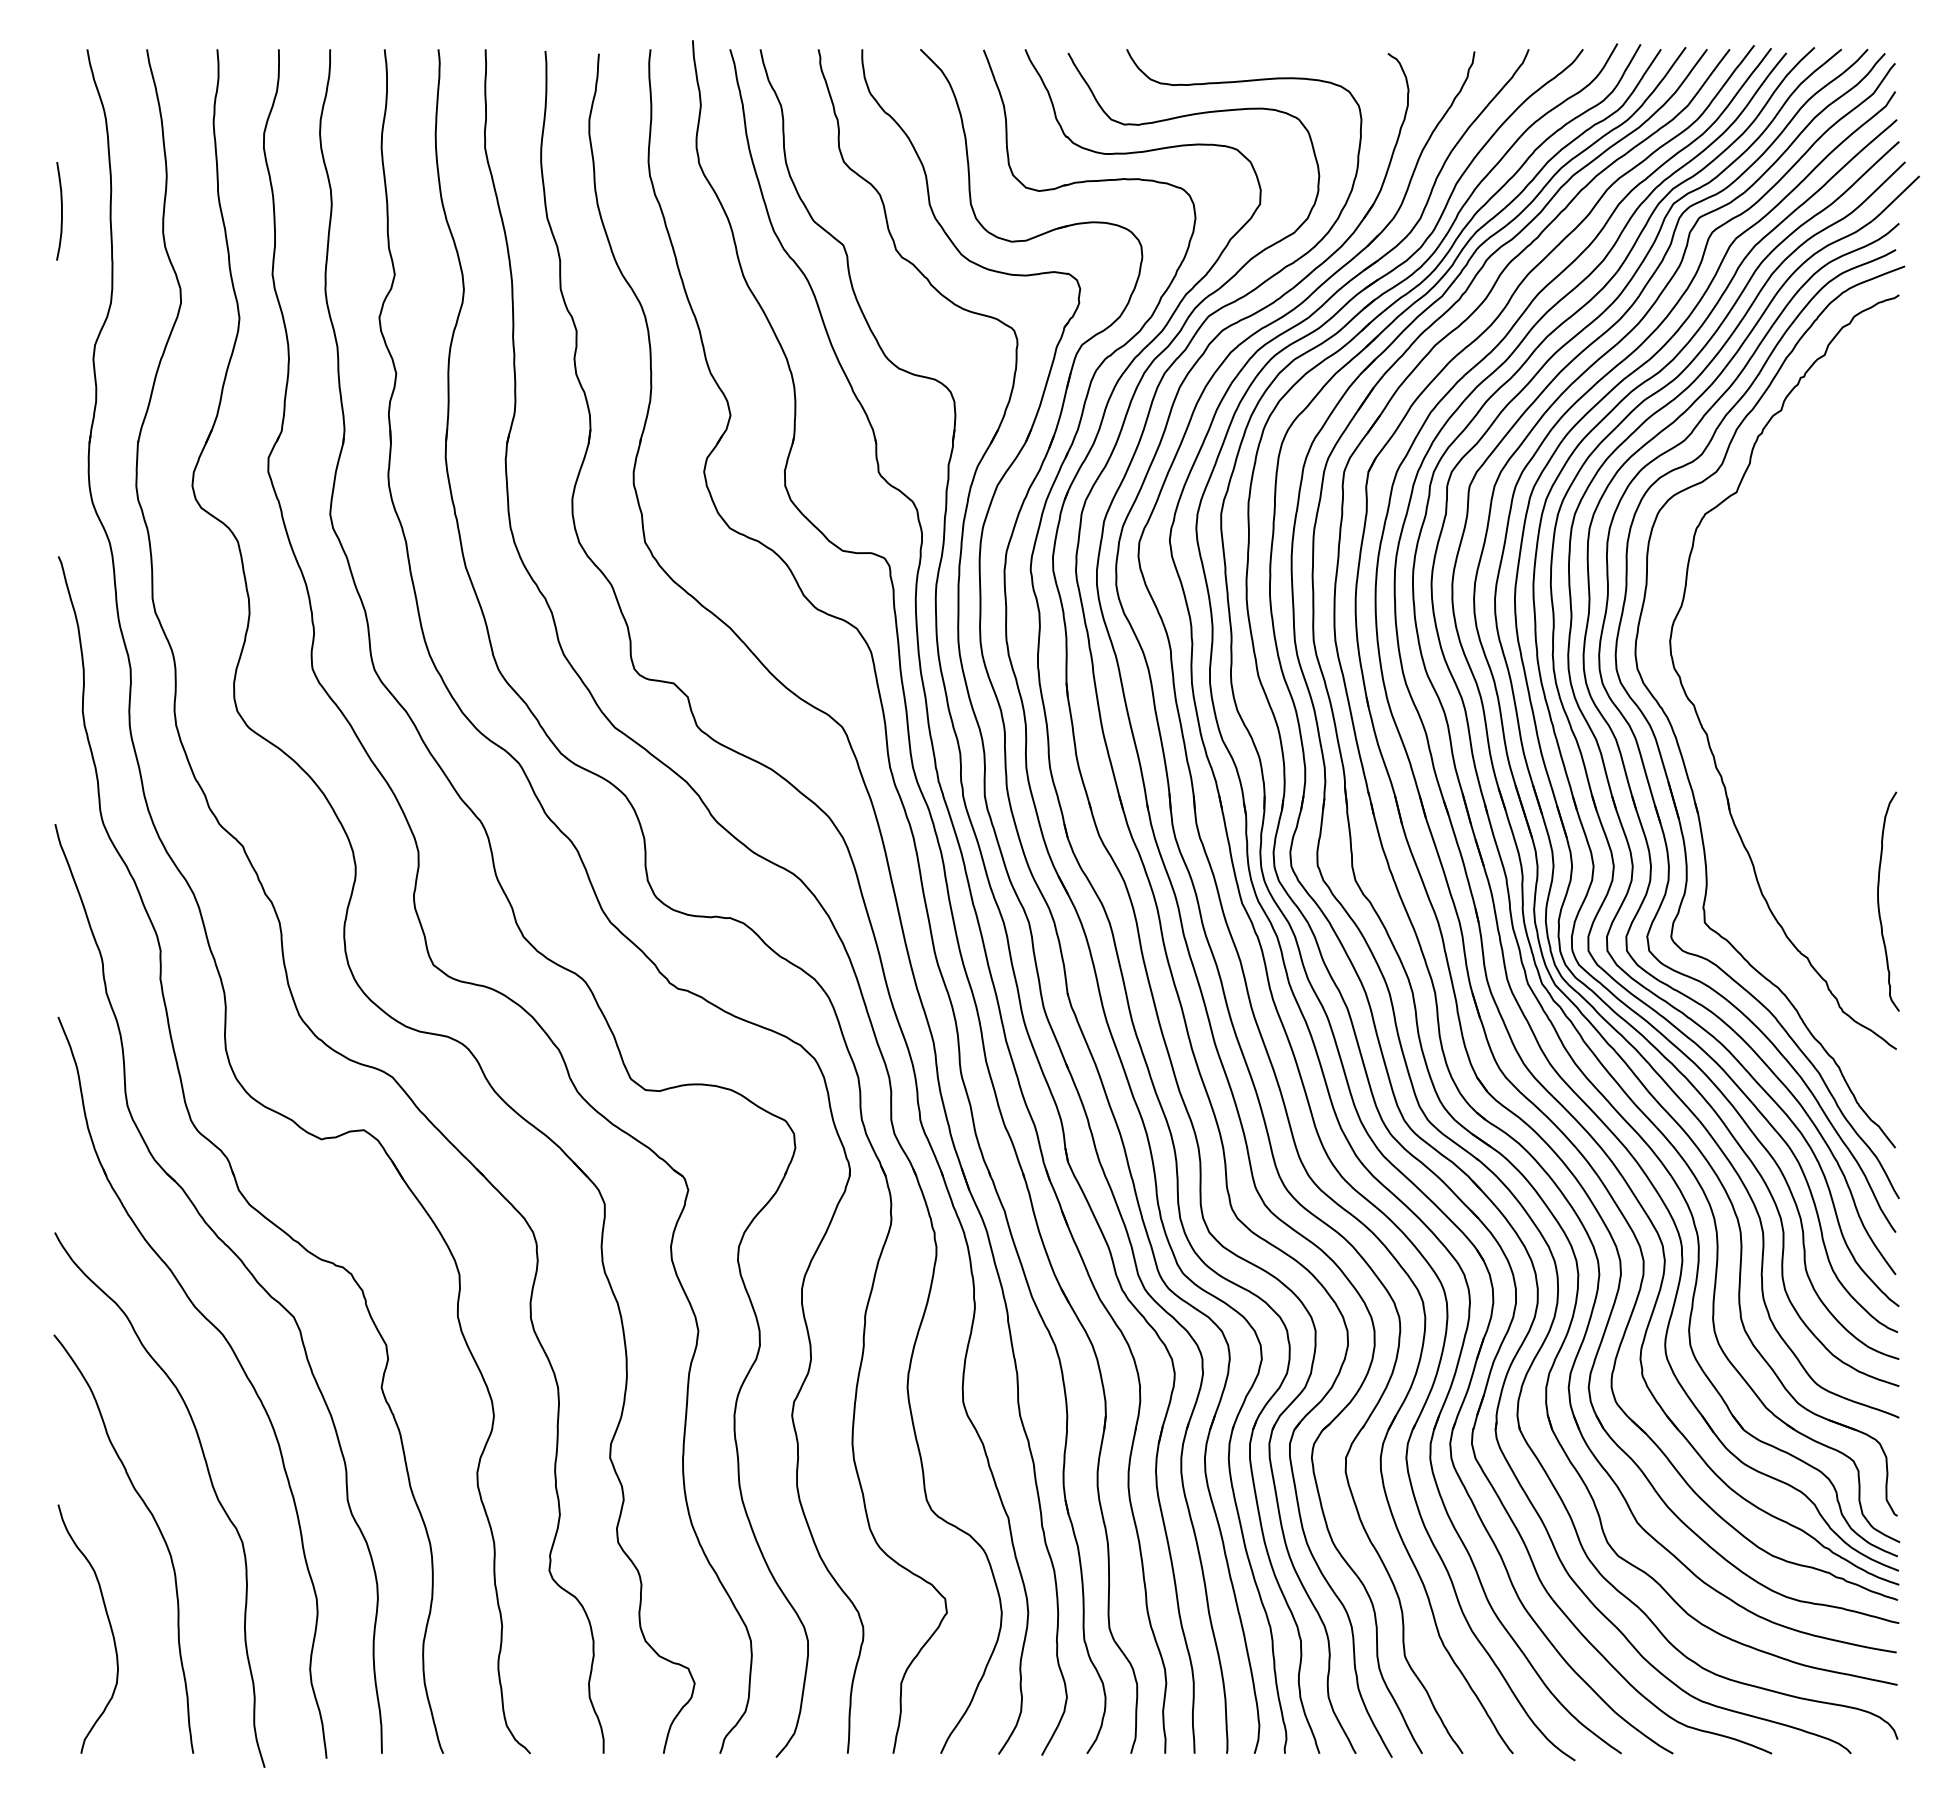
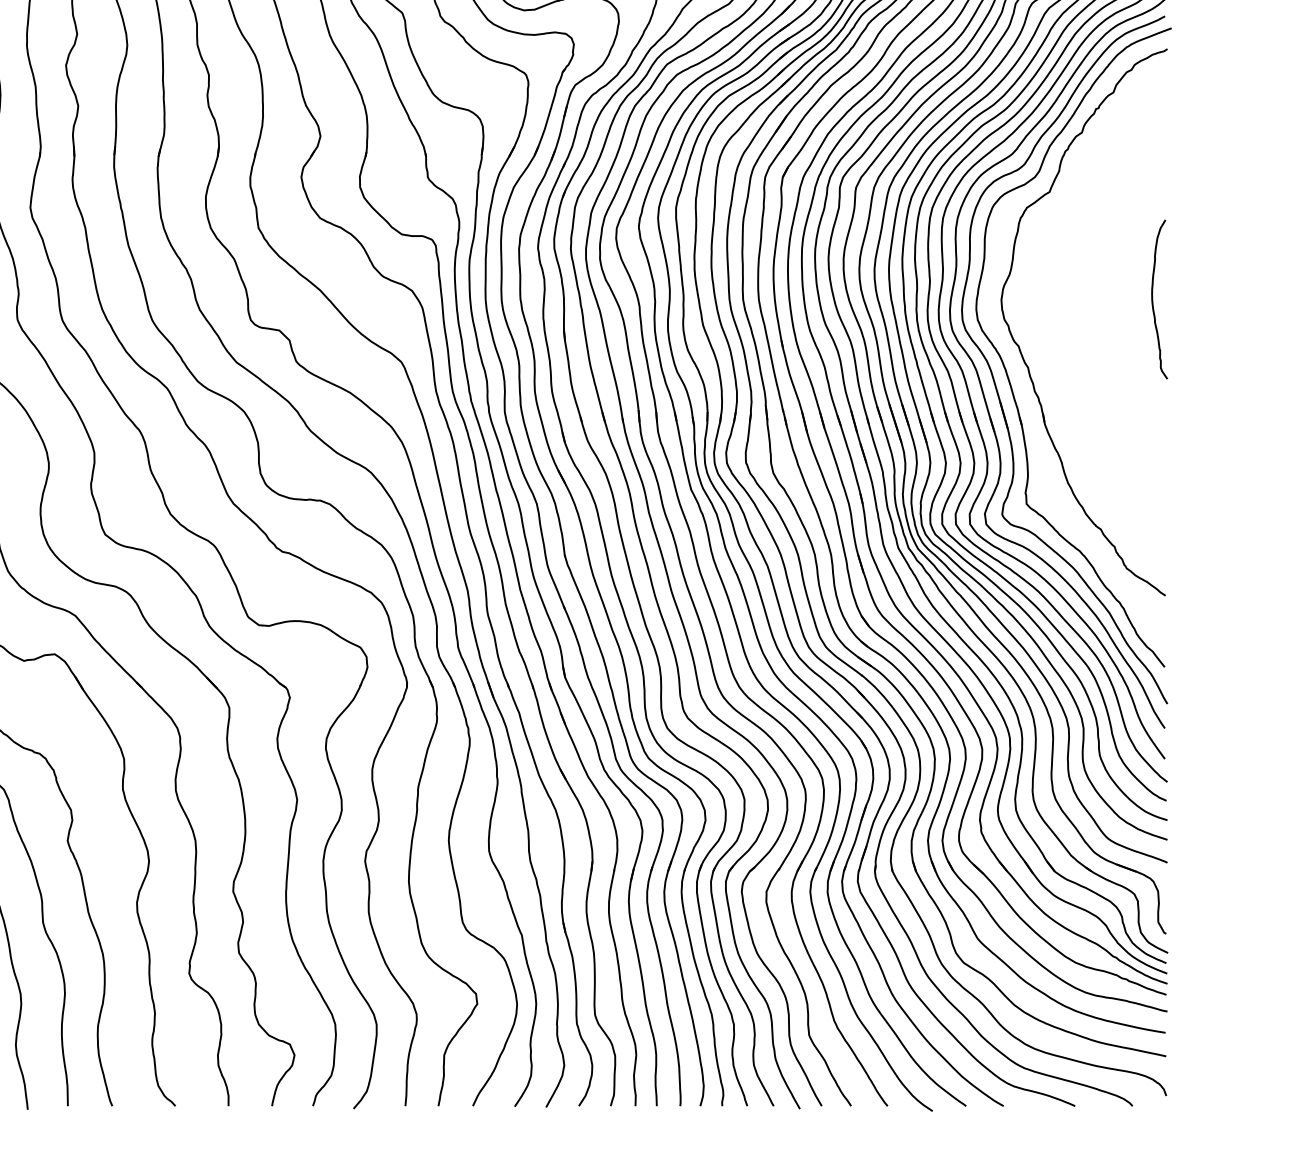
curve: (1879, 901) -> (1153, 299), moved

